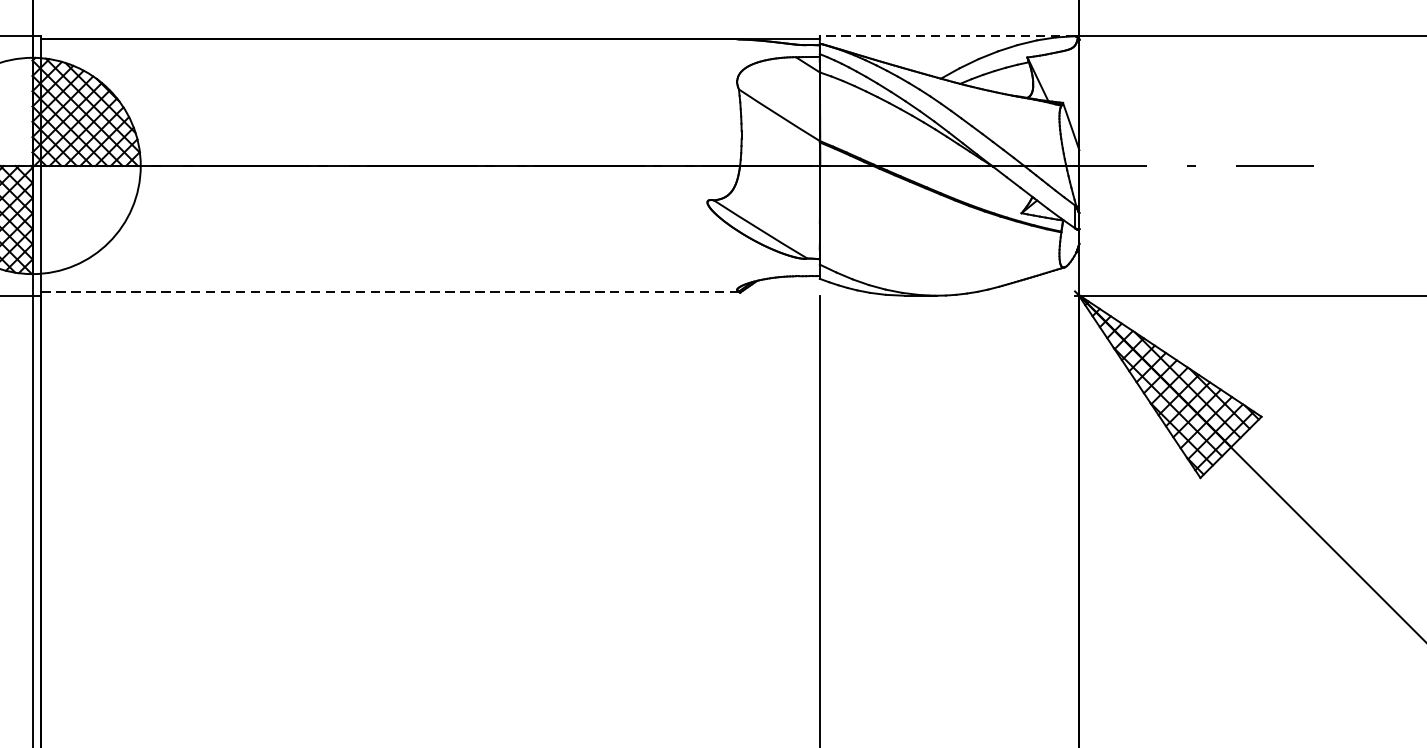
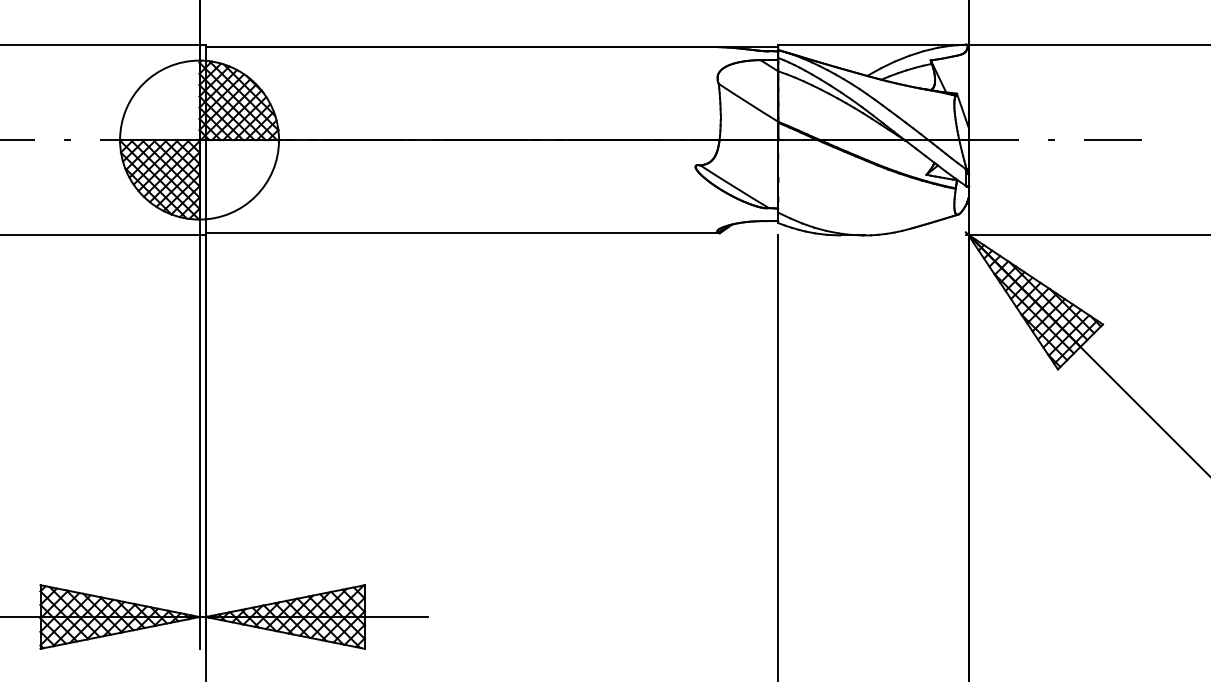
line: (948, 35) -> (872, 44), dashed -> solid
line: (390, 293) -> (462, 233), dashed -> solid

